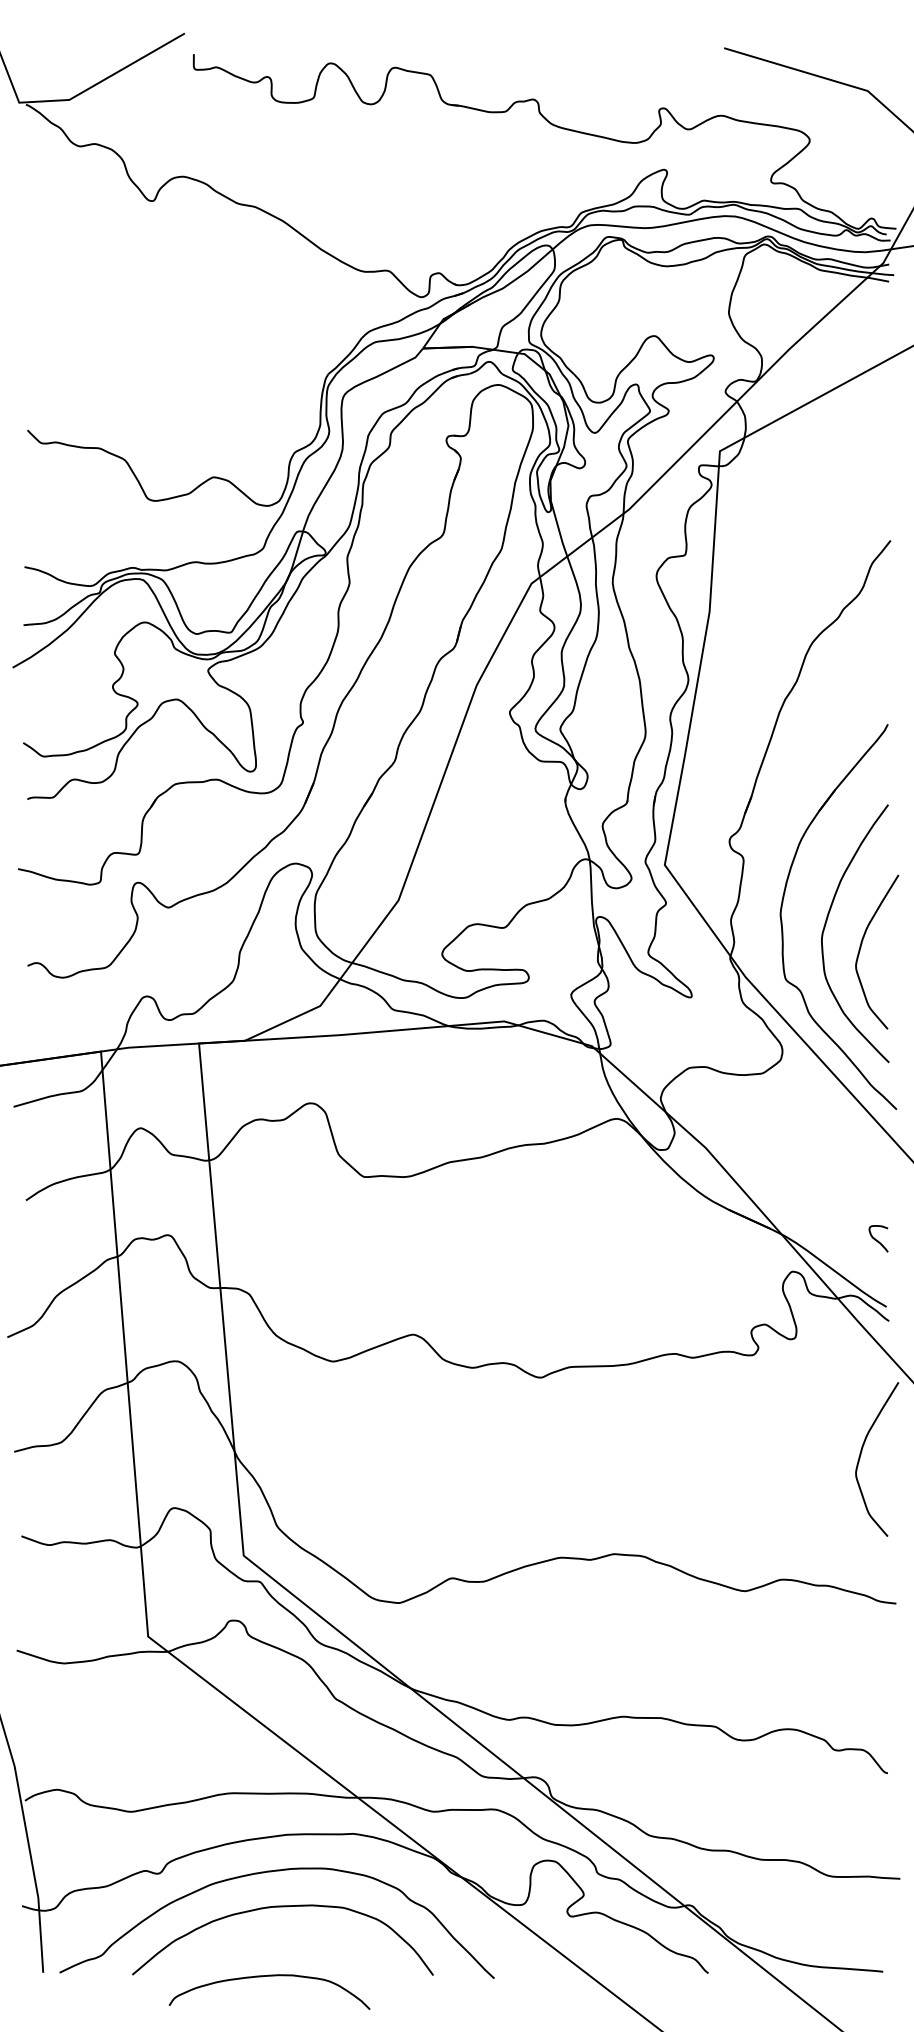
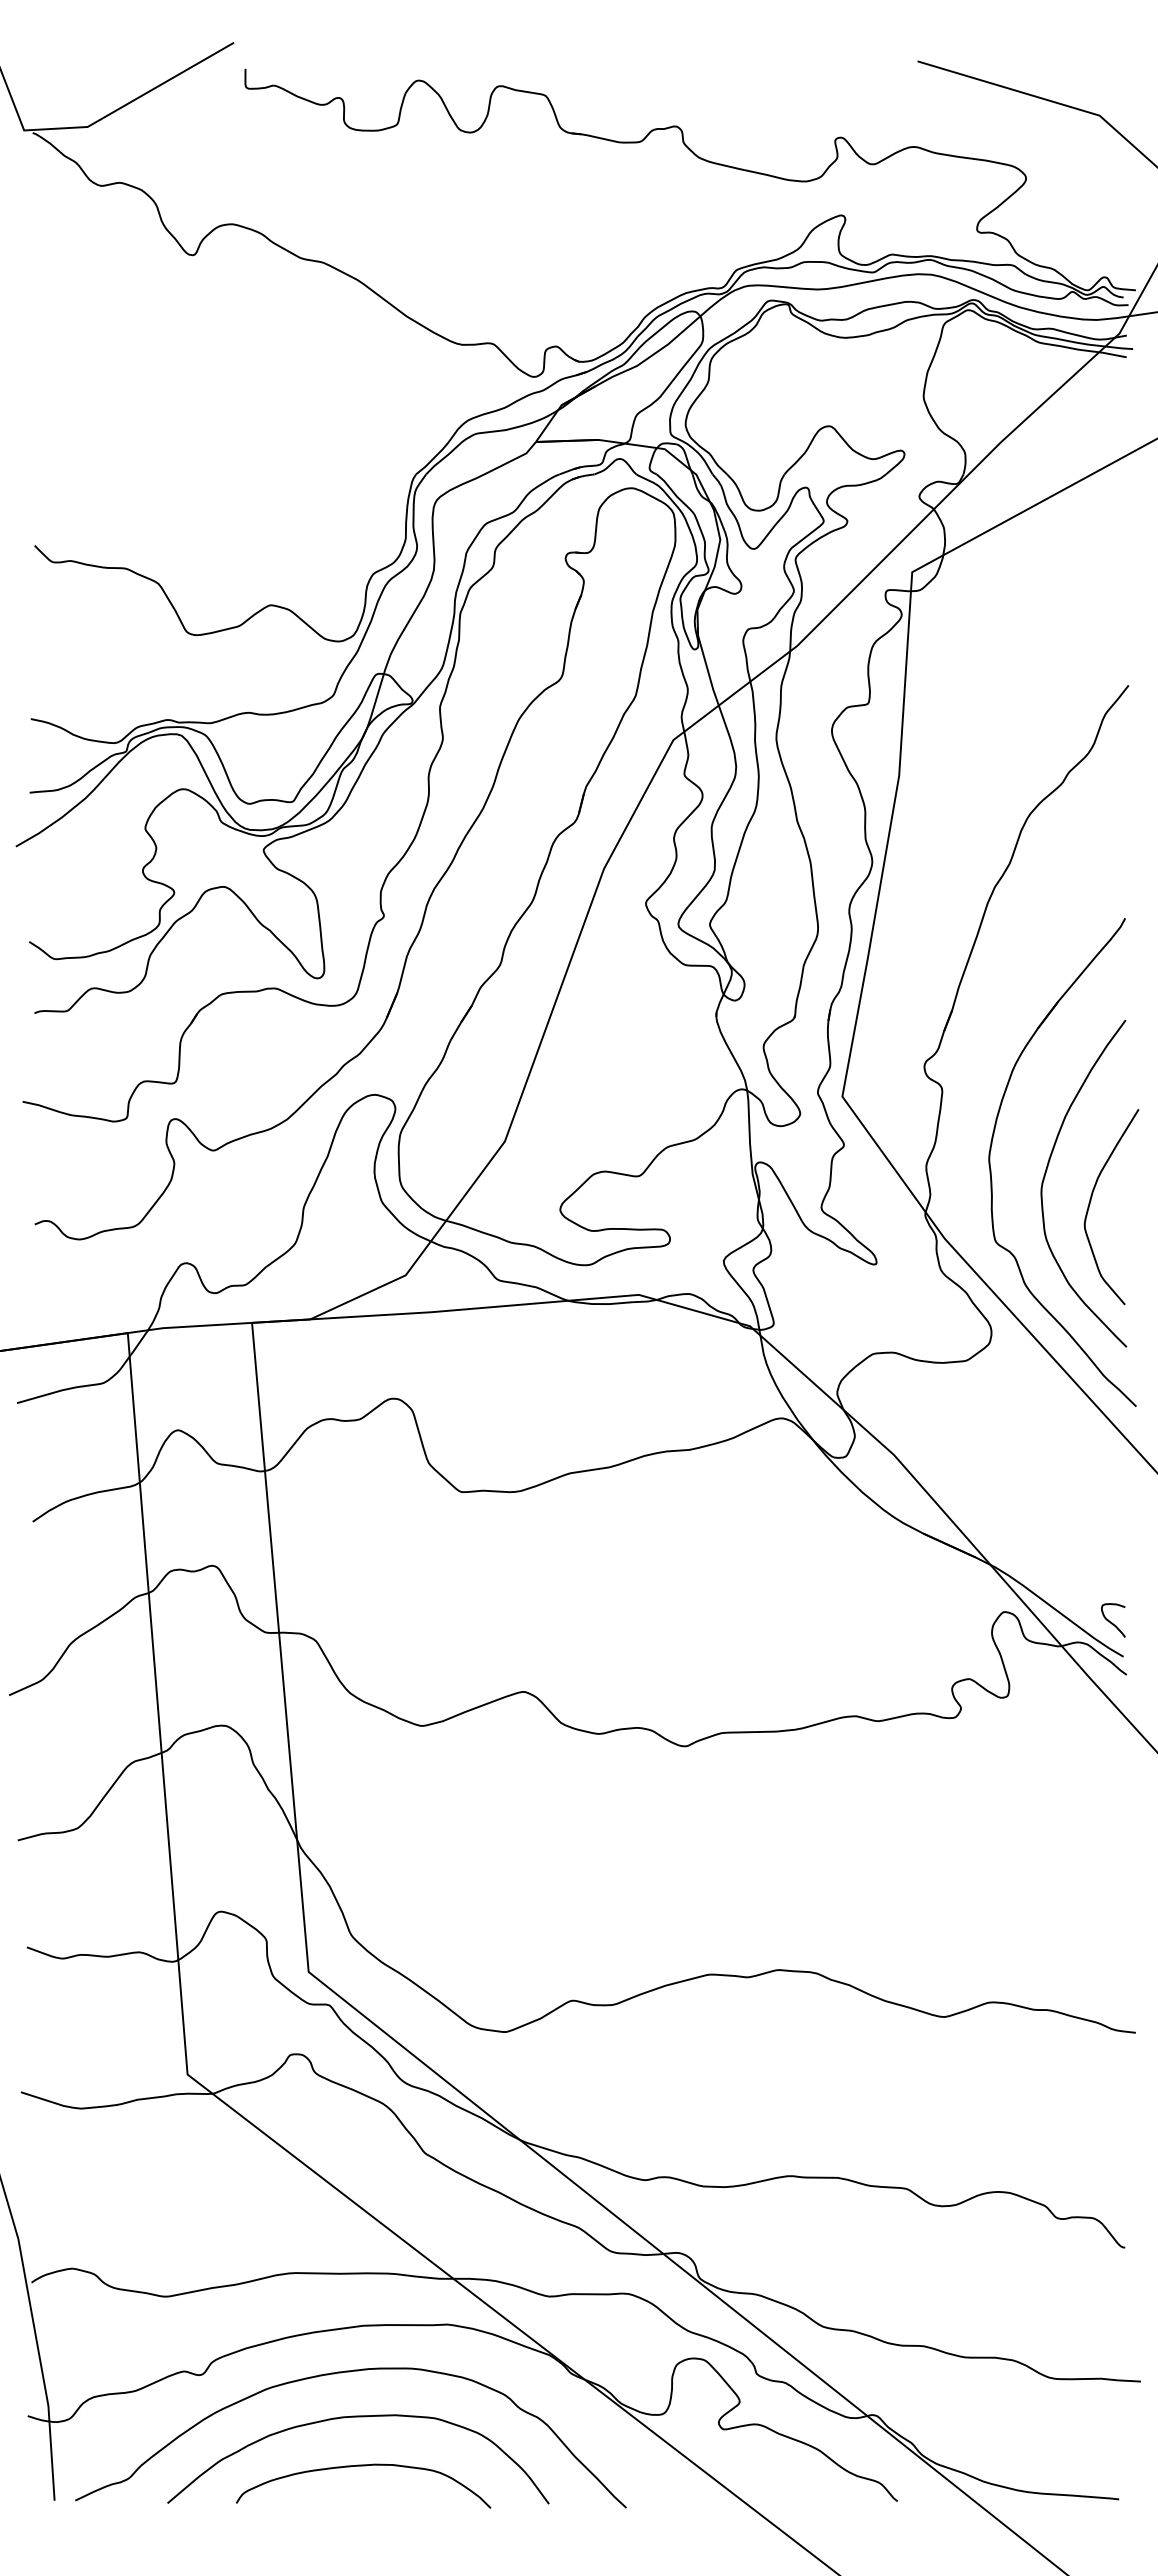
curve: (877, 1239) -> (1111, 1621), moved
curve: (861, 1454) -> (1091, 1843), removed
curve: (269, 1976) -> (363, 2466), moved

